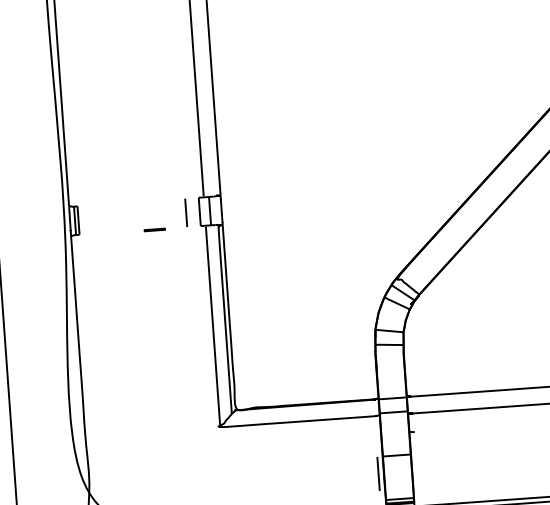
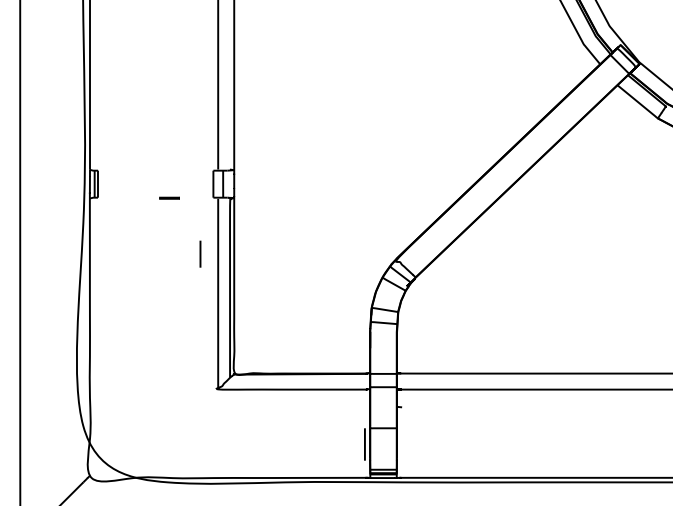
line: (186, 212) -> (200, 253), moved

